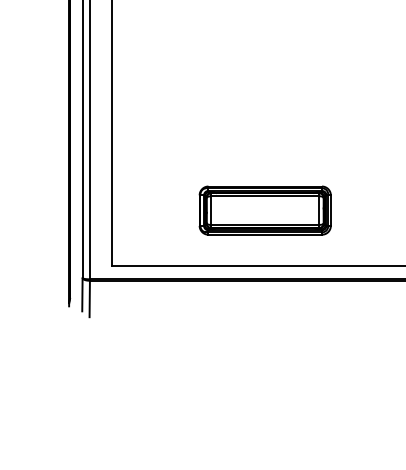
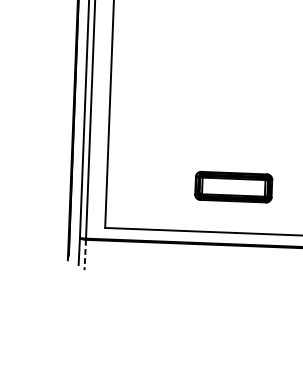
part: (264, 210) -> (233, 187), size x0.7
line: (89, 299) -> (85, 255), solid -> dashed

